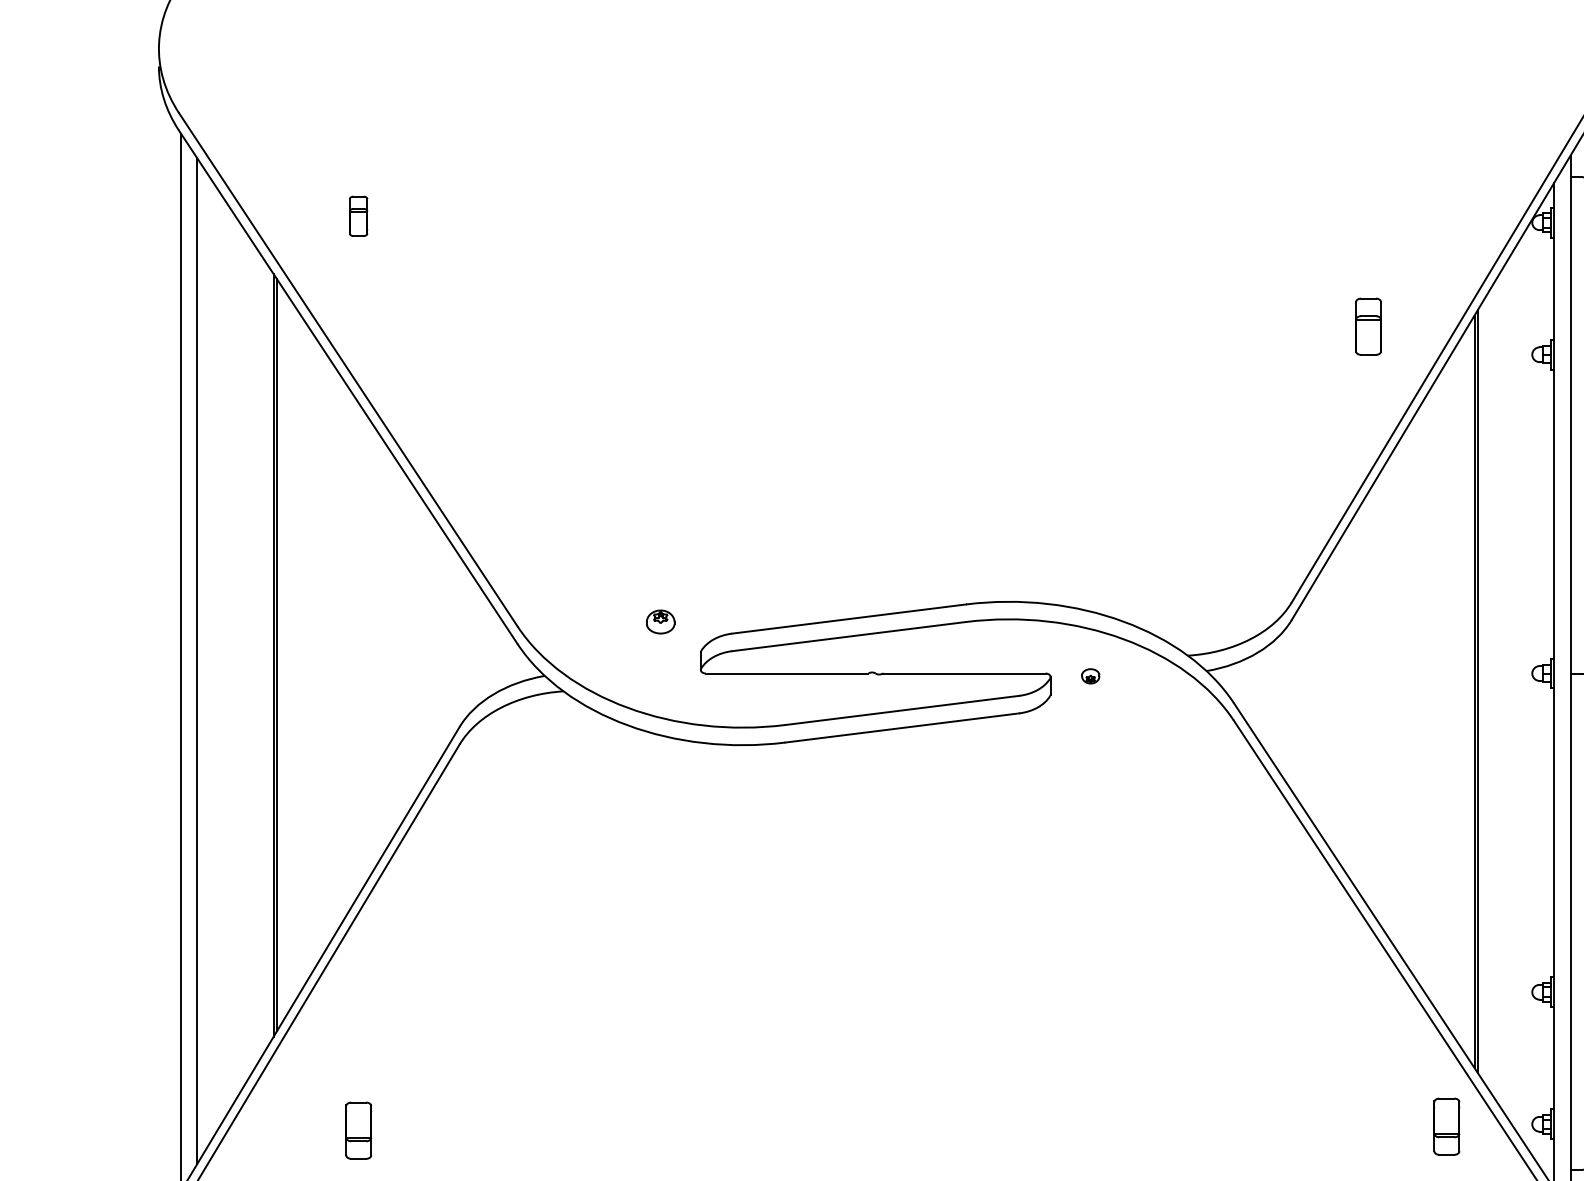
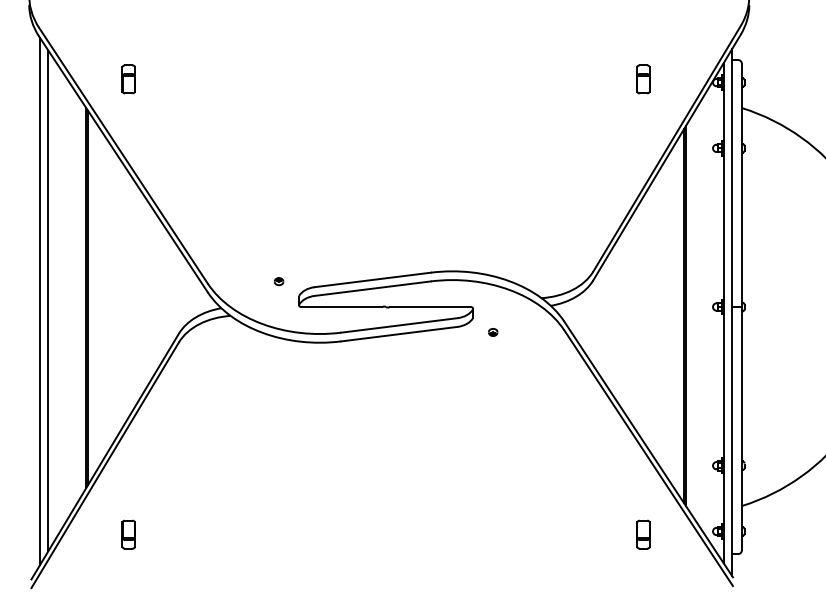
part: (358, 216) -> (128, 79), size x1.43
part: (1368, 326) -> (643, 79), moved
part: (659, 622) -> (278, 281), size x0.62
part: (1091, 676) -> (493, 332), moved
part: (1446, 1126) -> (643, 534), moved

